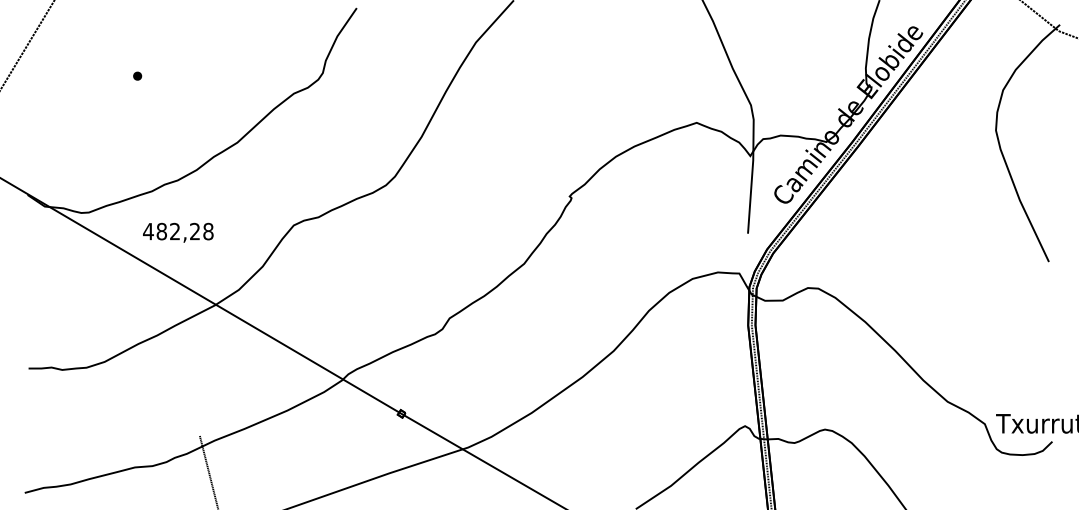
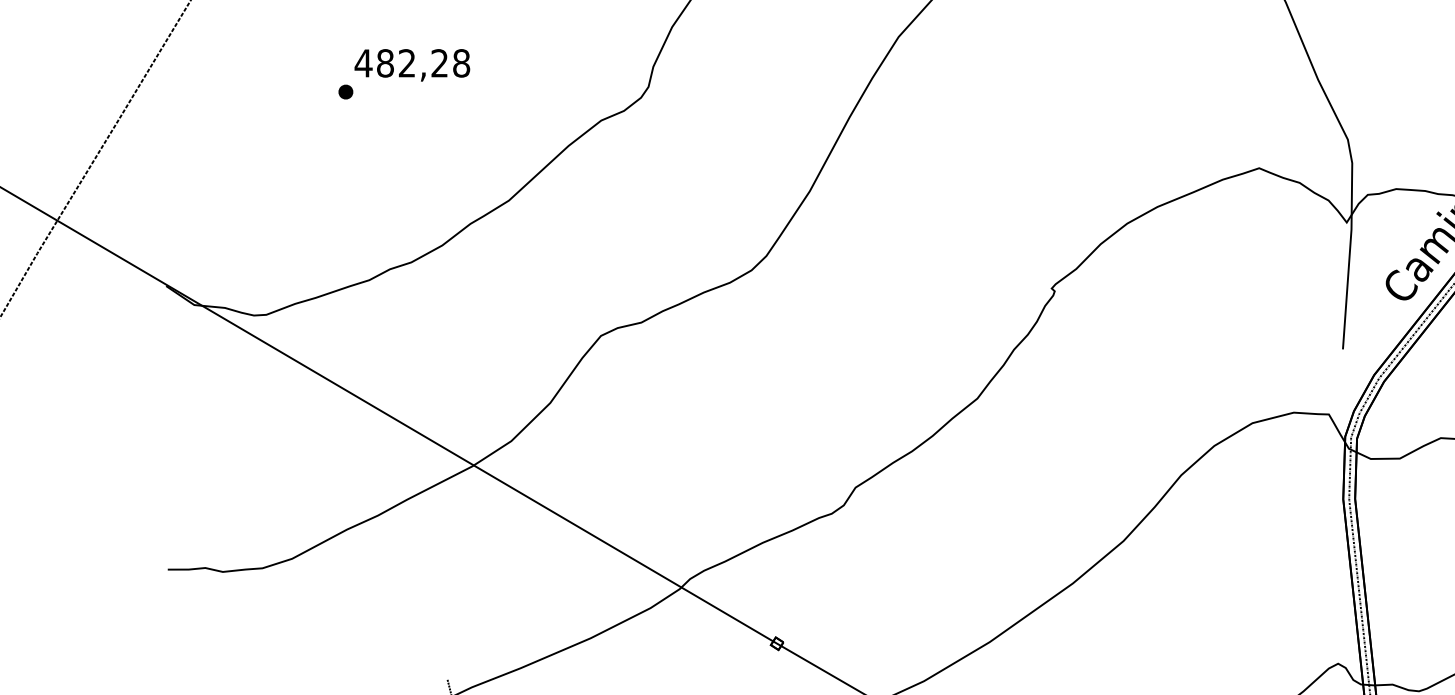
text: (178, 232) -> (412, 64), moved

